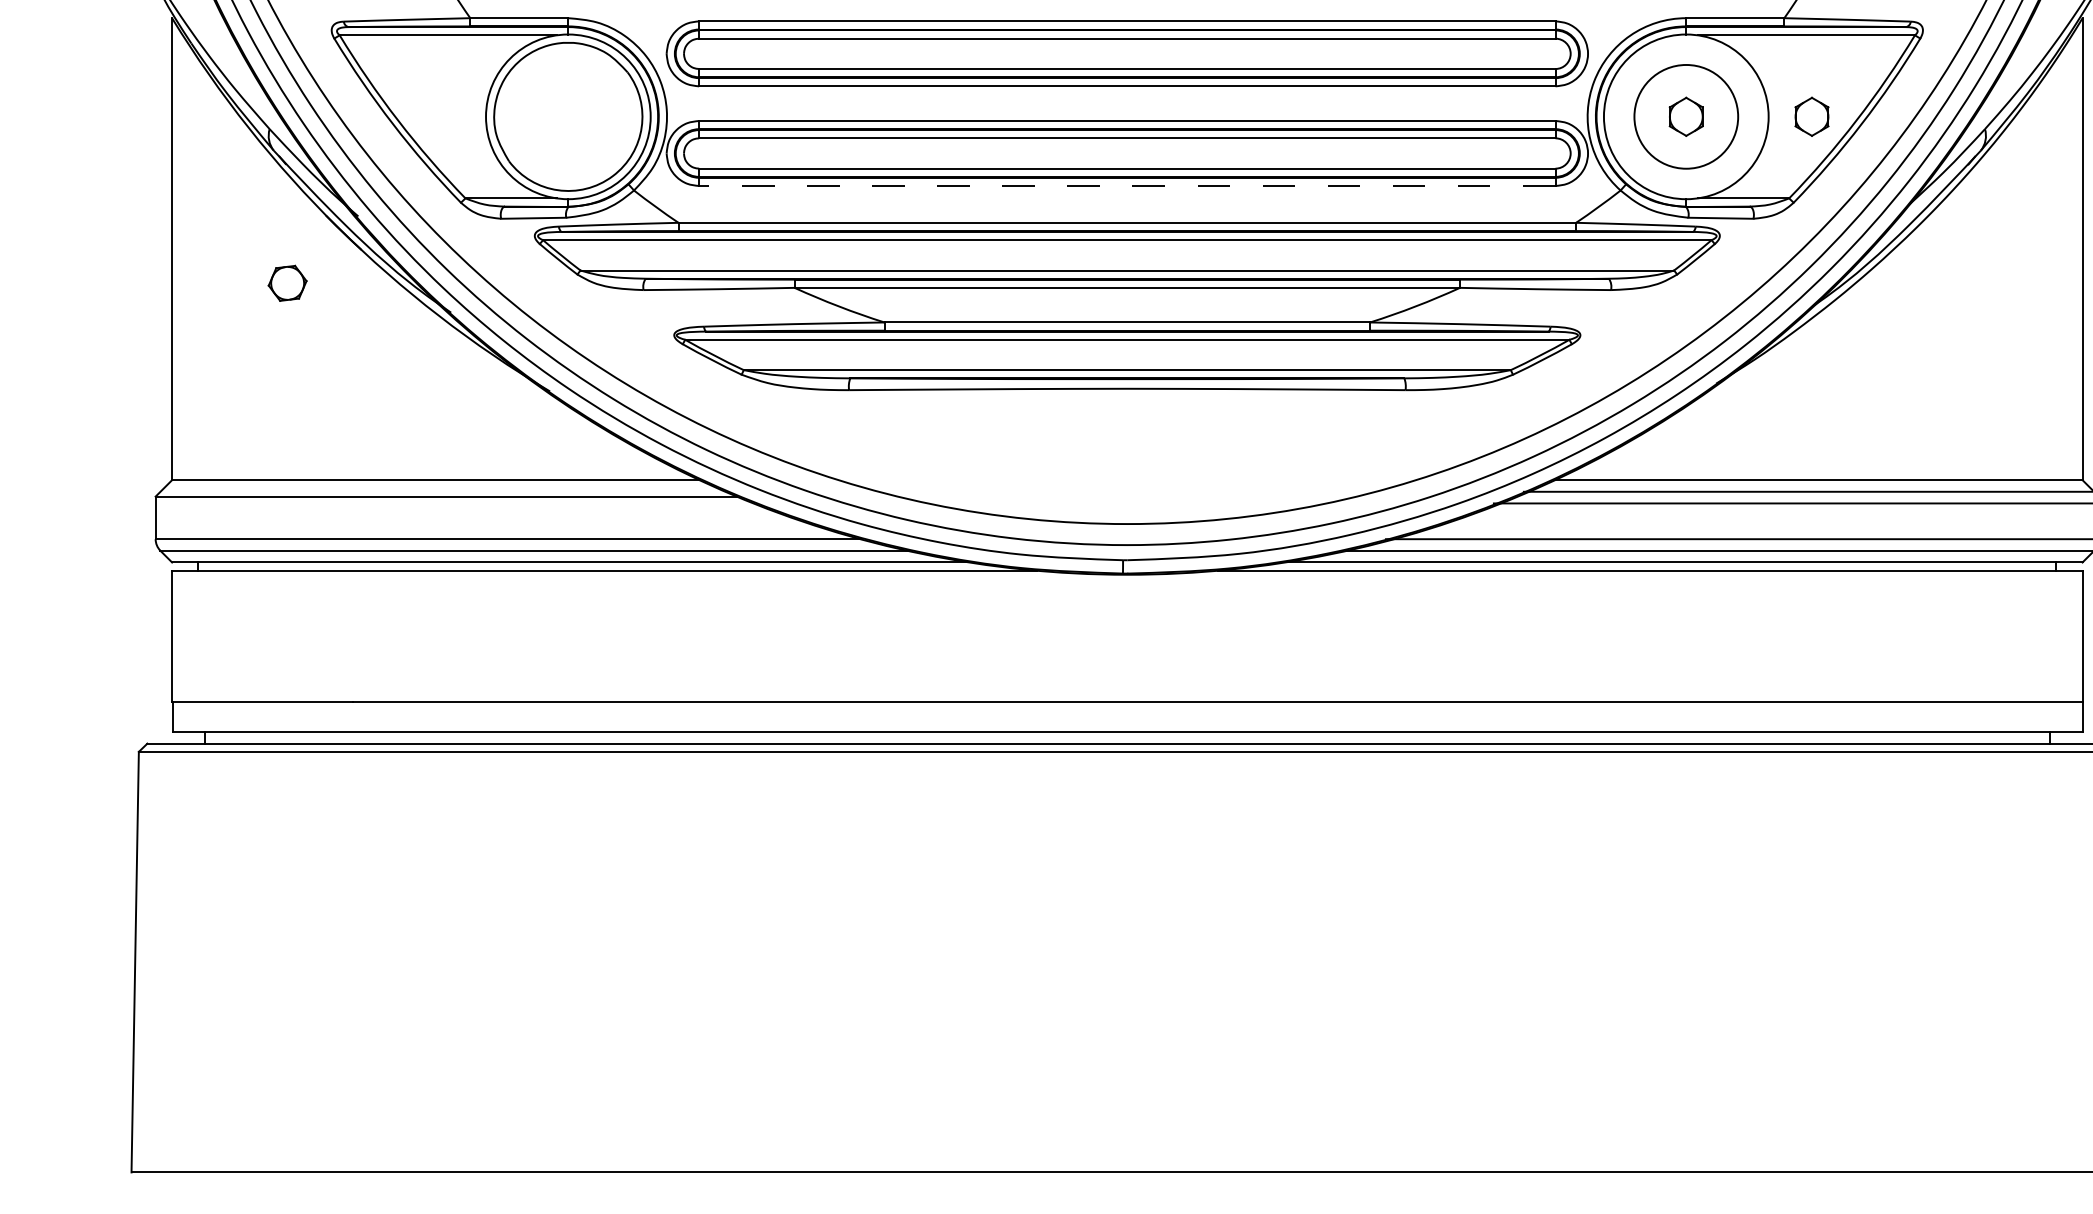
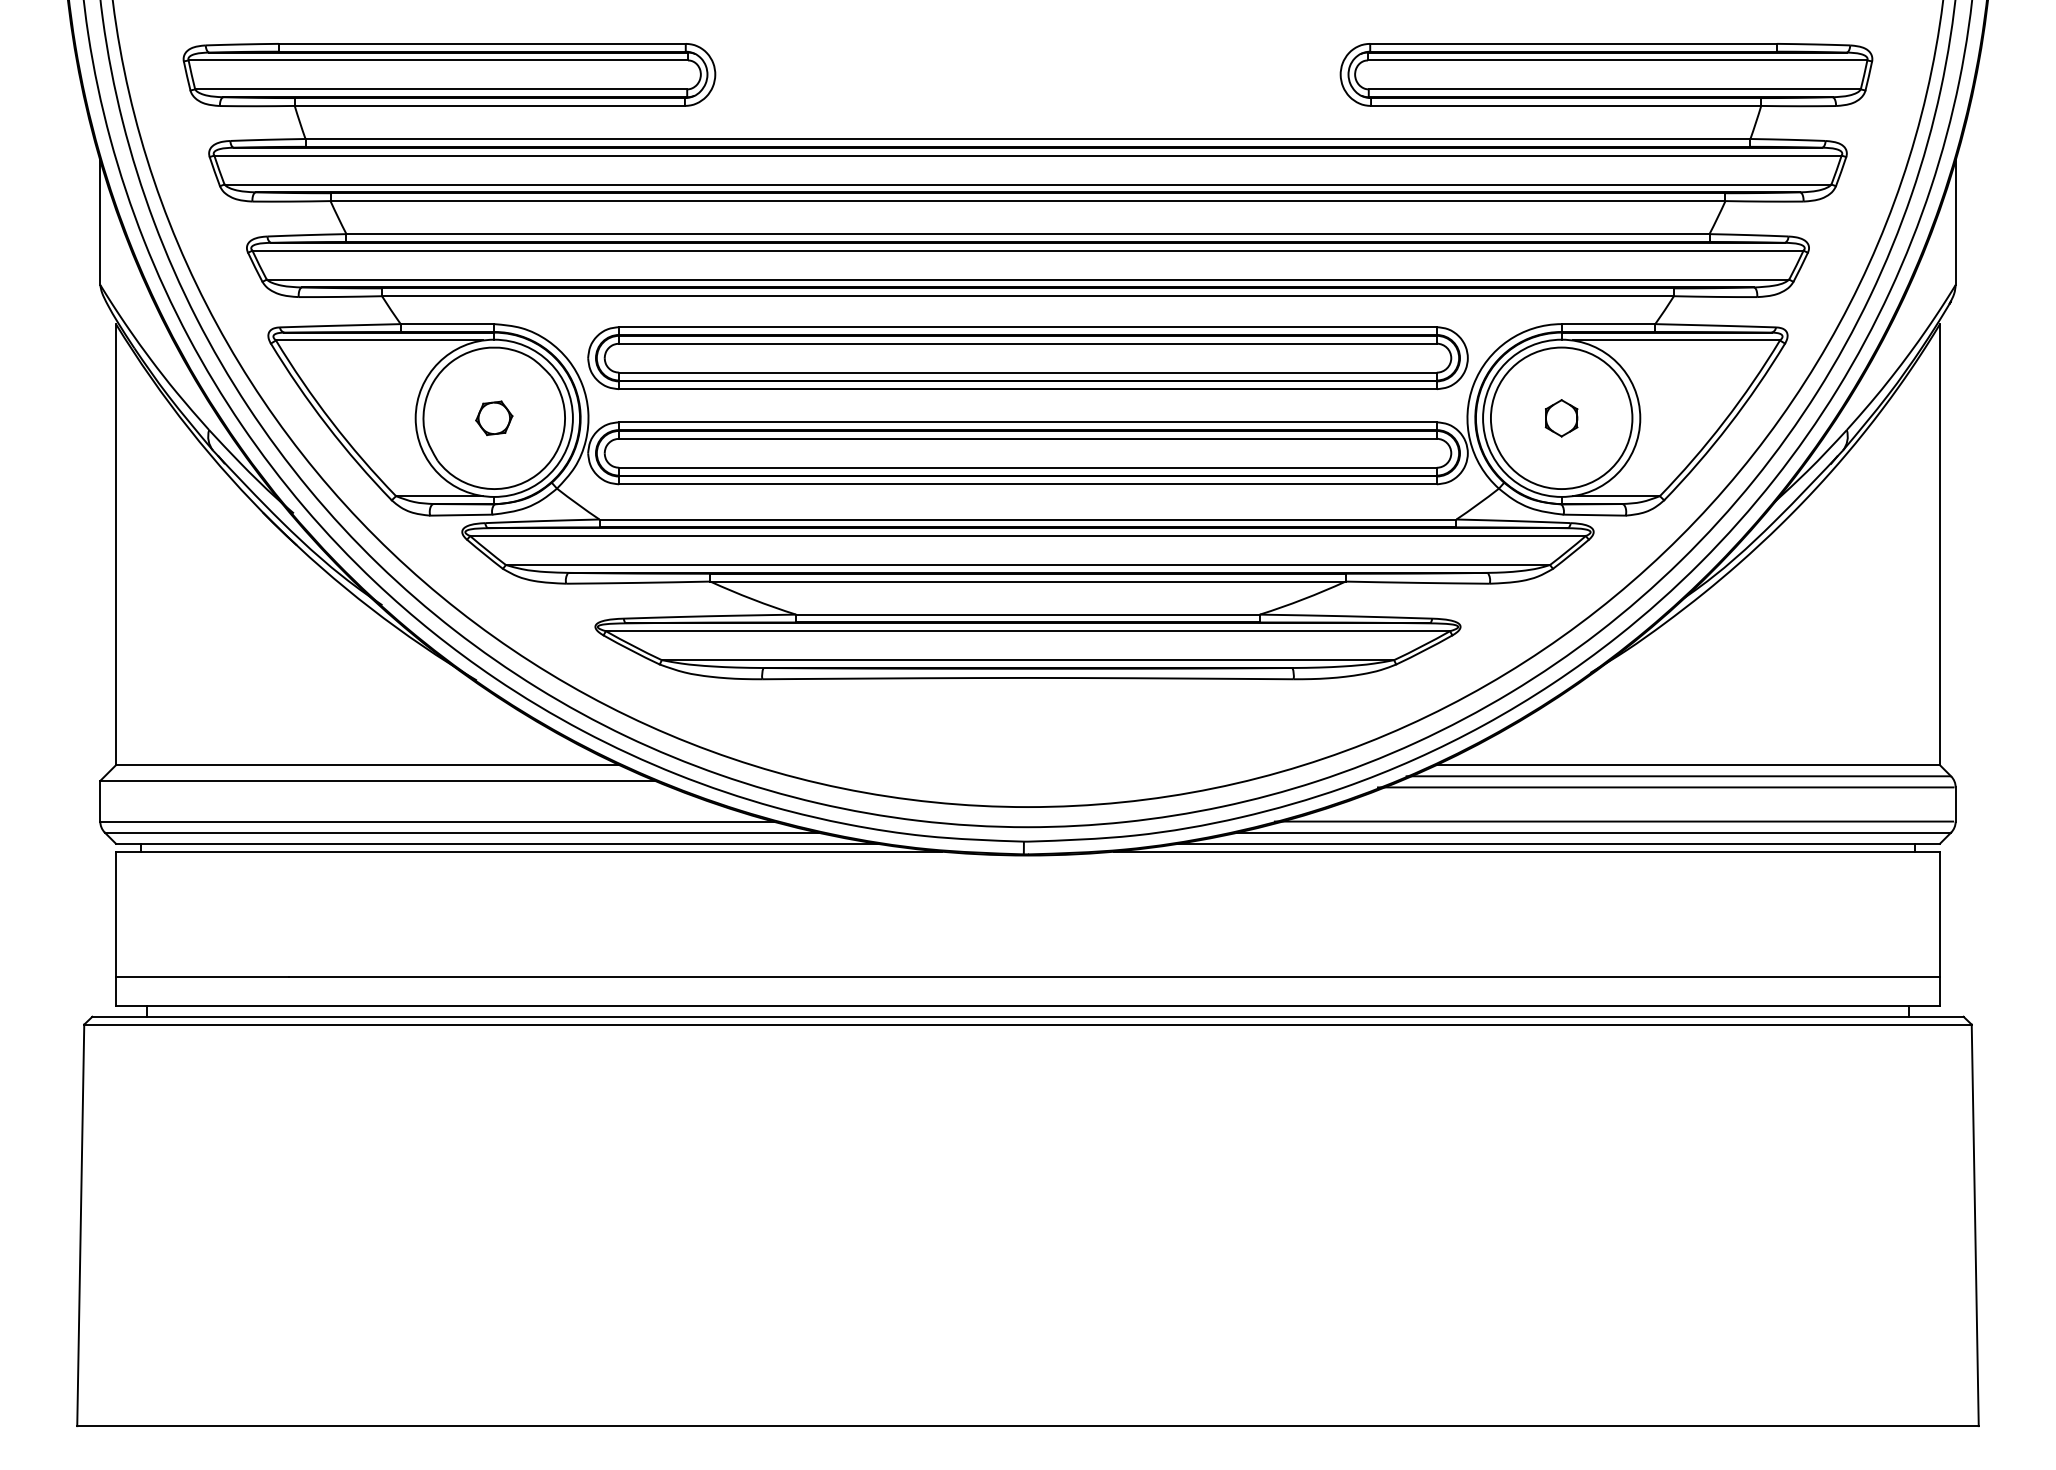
circle: (1686, 117) -> (1561, 418), size x1.43
part: (1811, 117) -> (1681, 418), removed
line: (1126, 186) -> (1027, 484), dashed -> solid
part: (287, 282) -> (494, 417), moved

